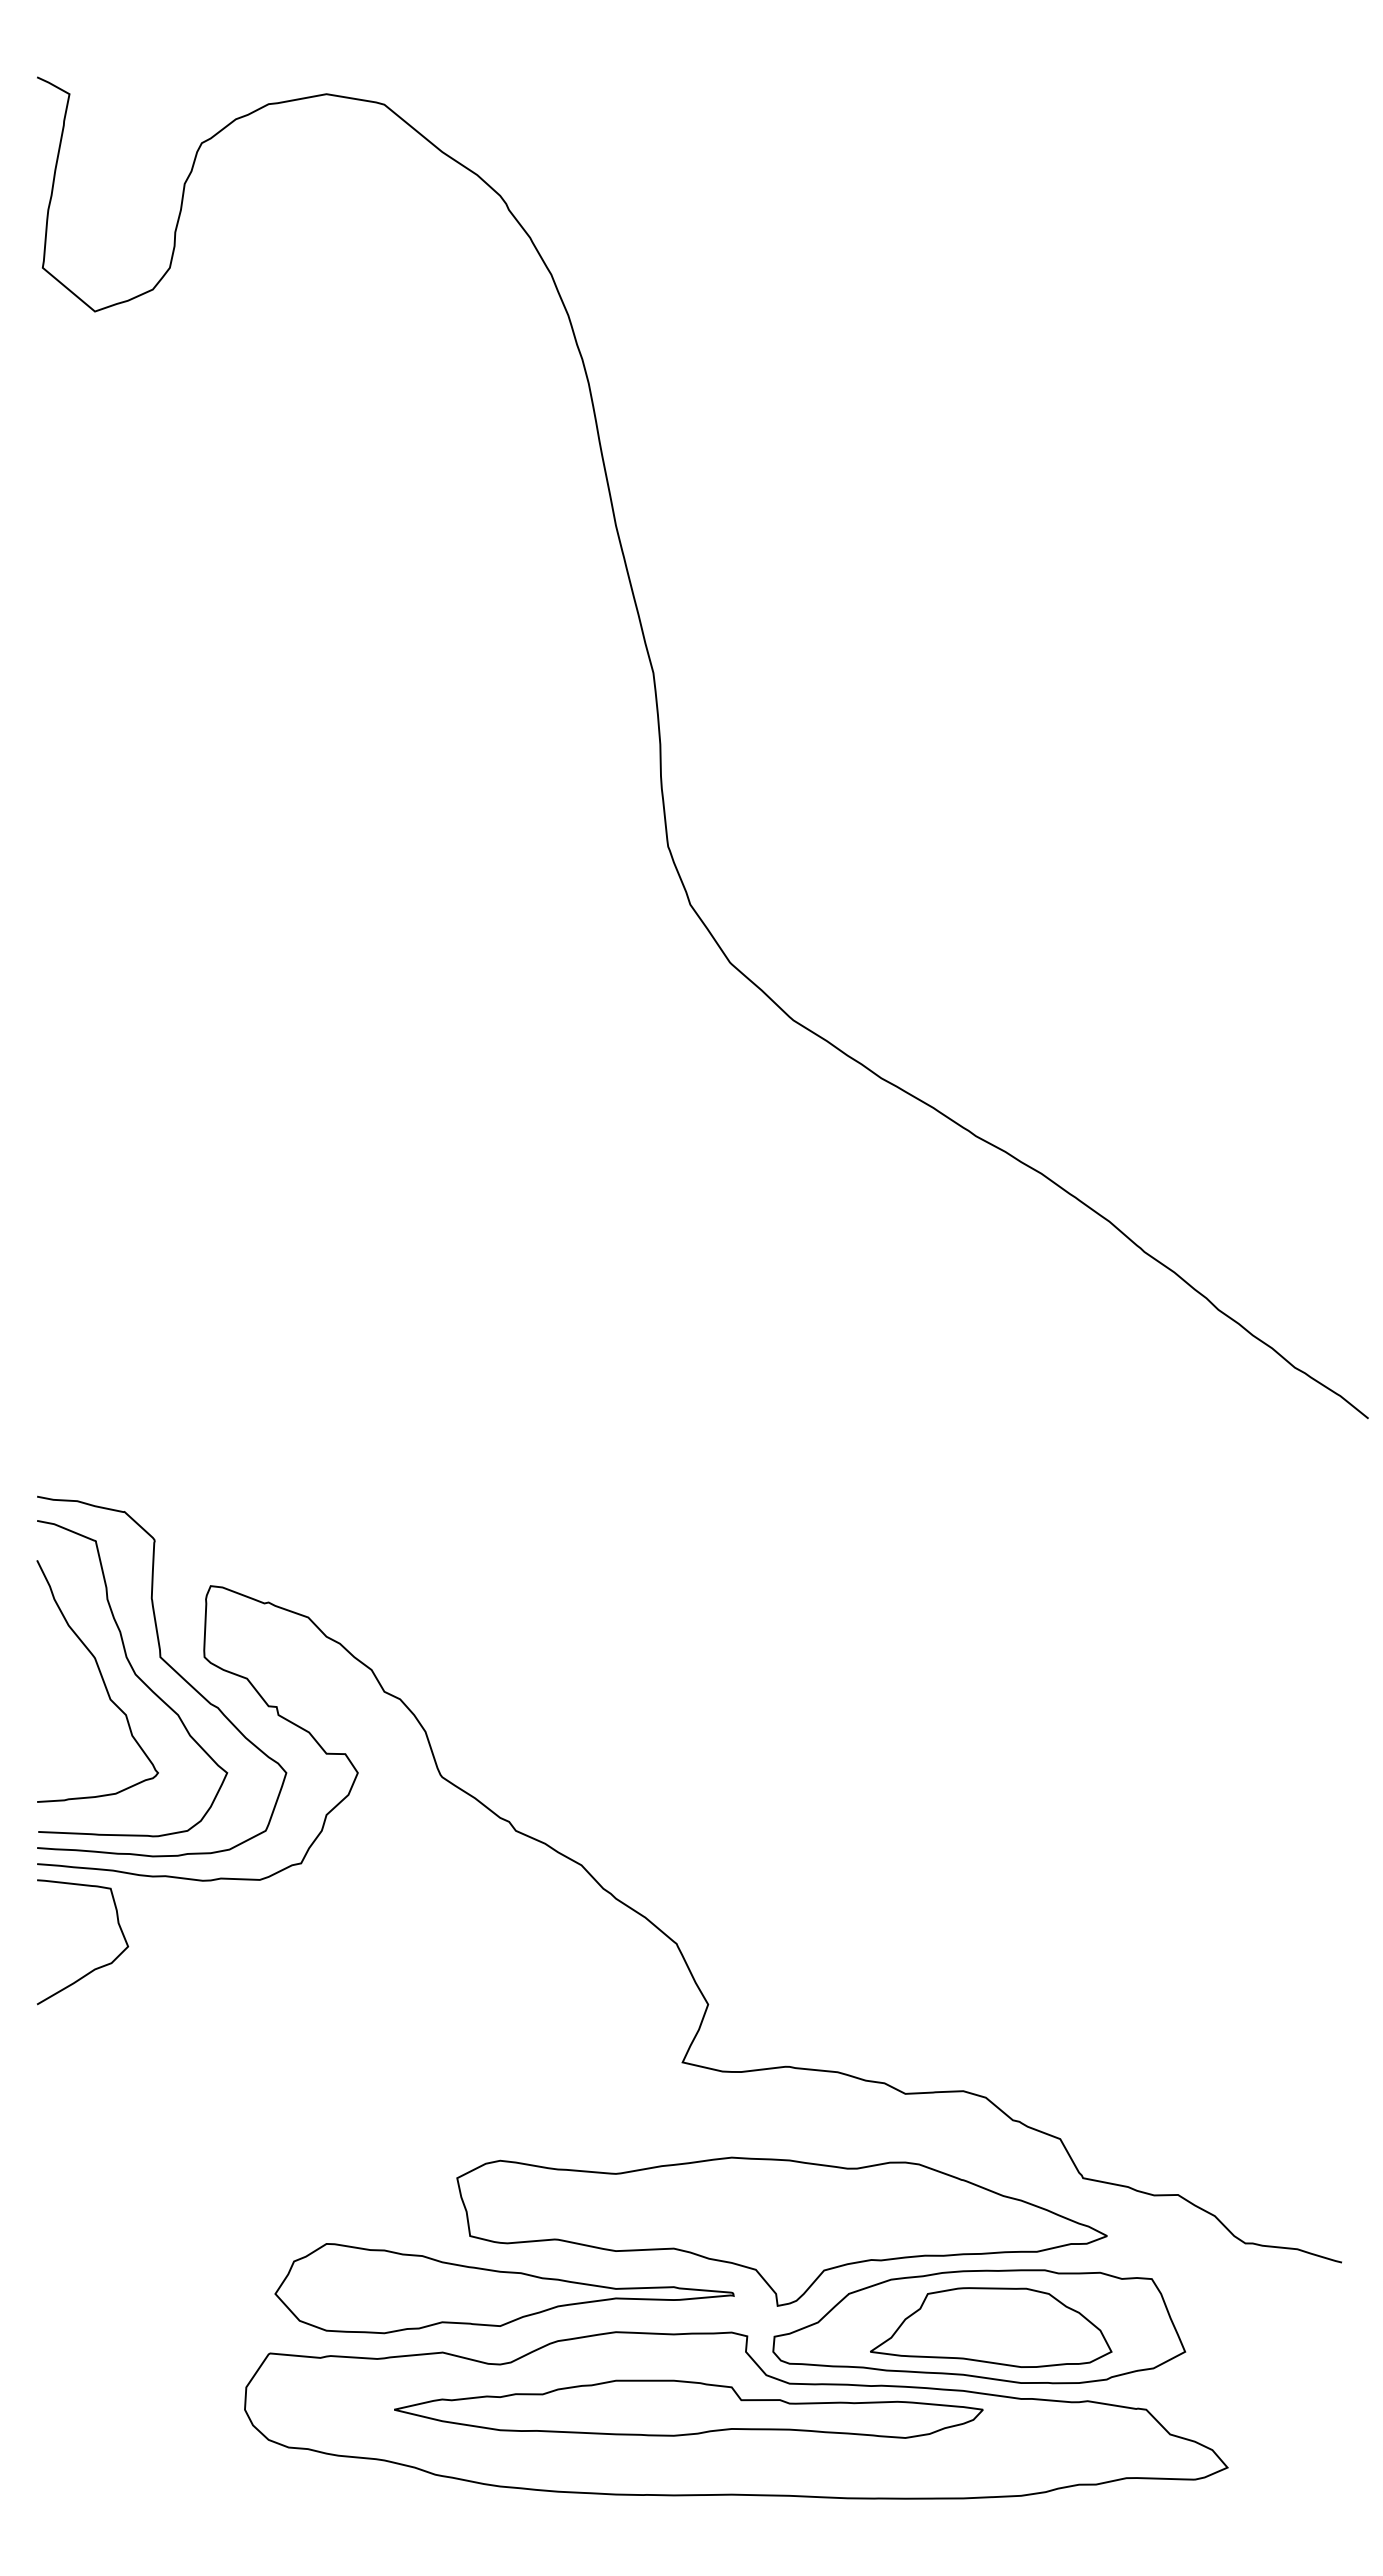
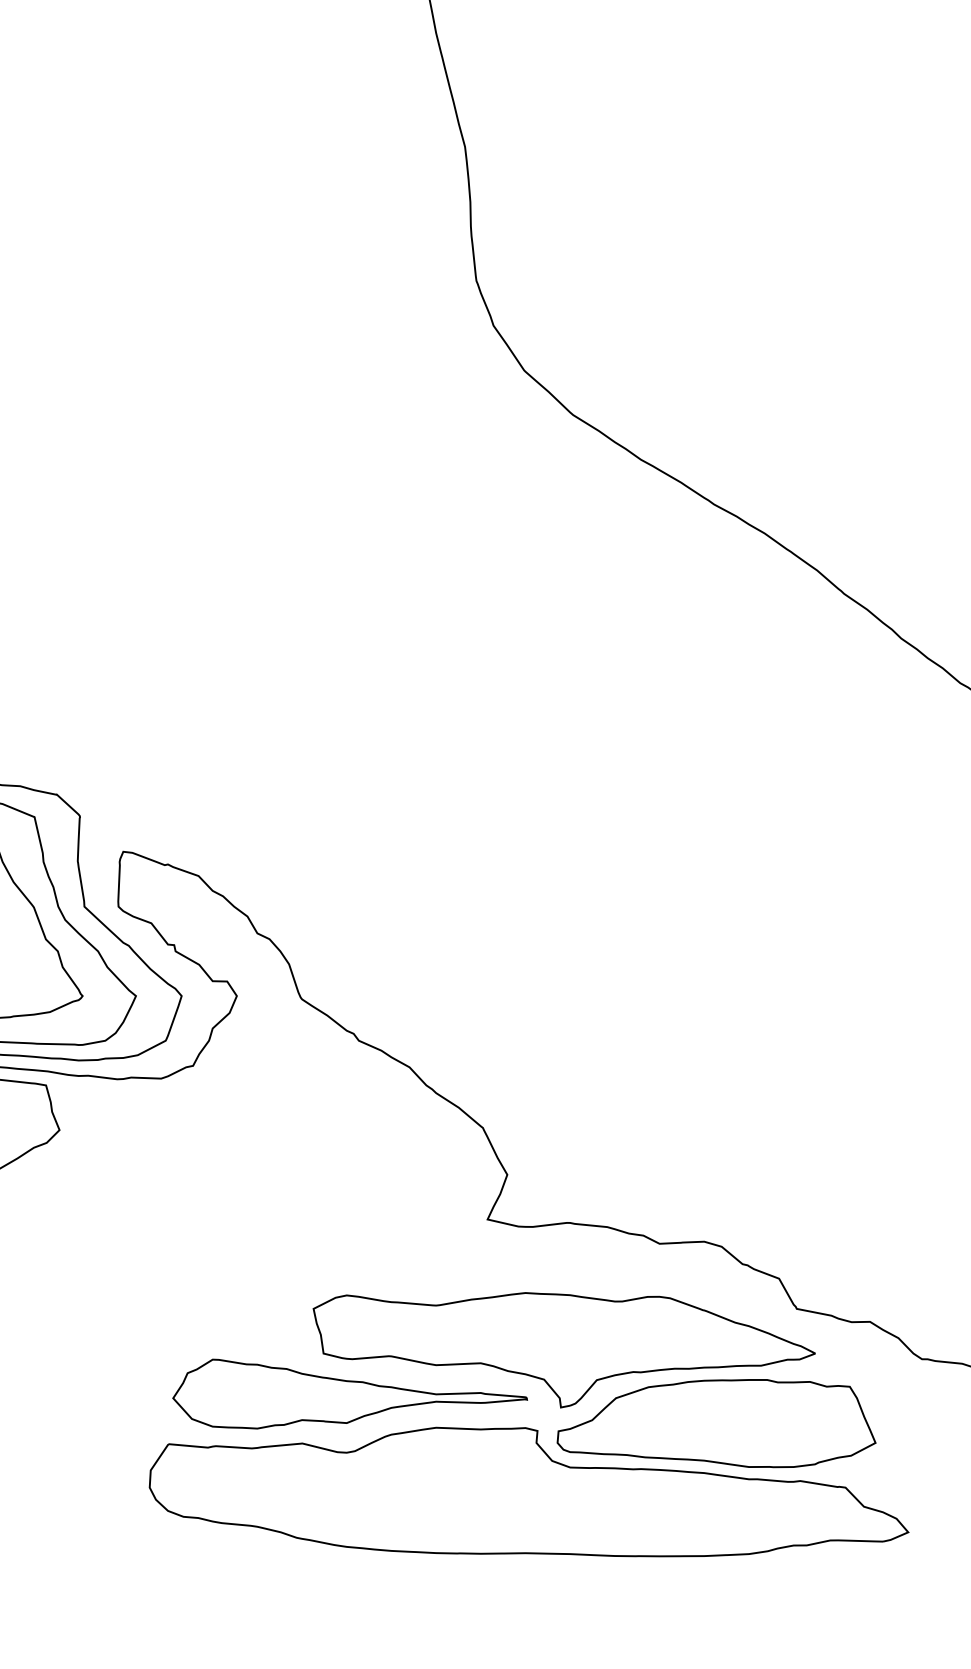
part: (991, 2327) -> (726, 1424), removed
part: (688, 2408) -> (492, 1486), removed

